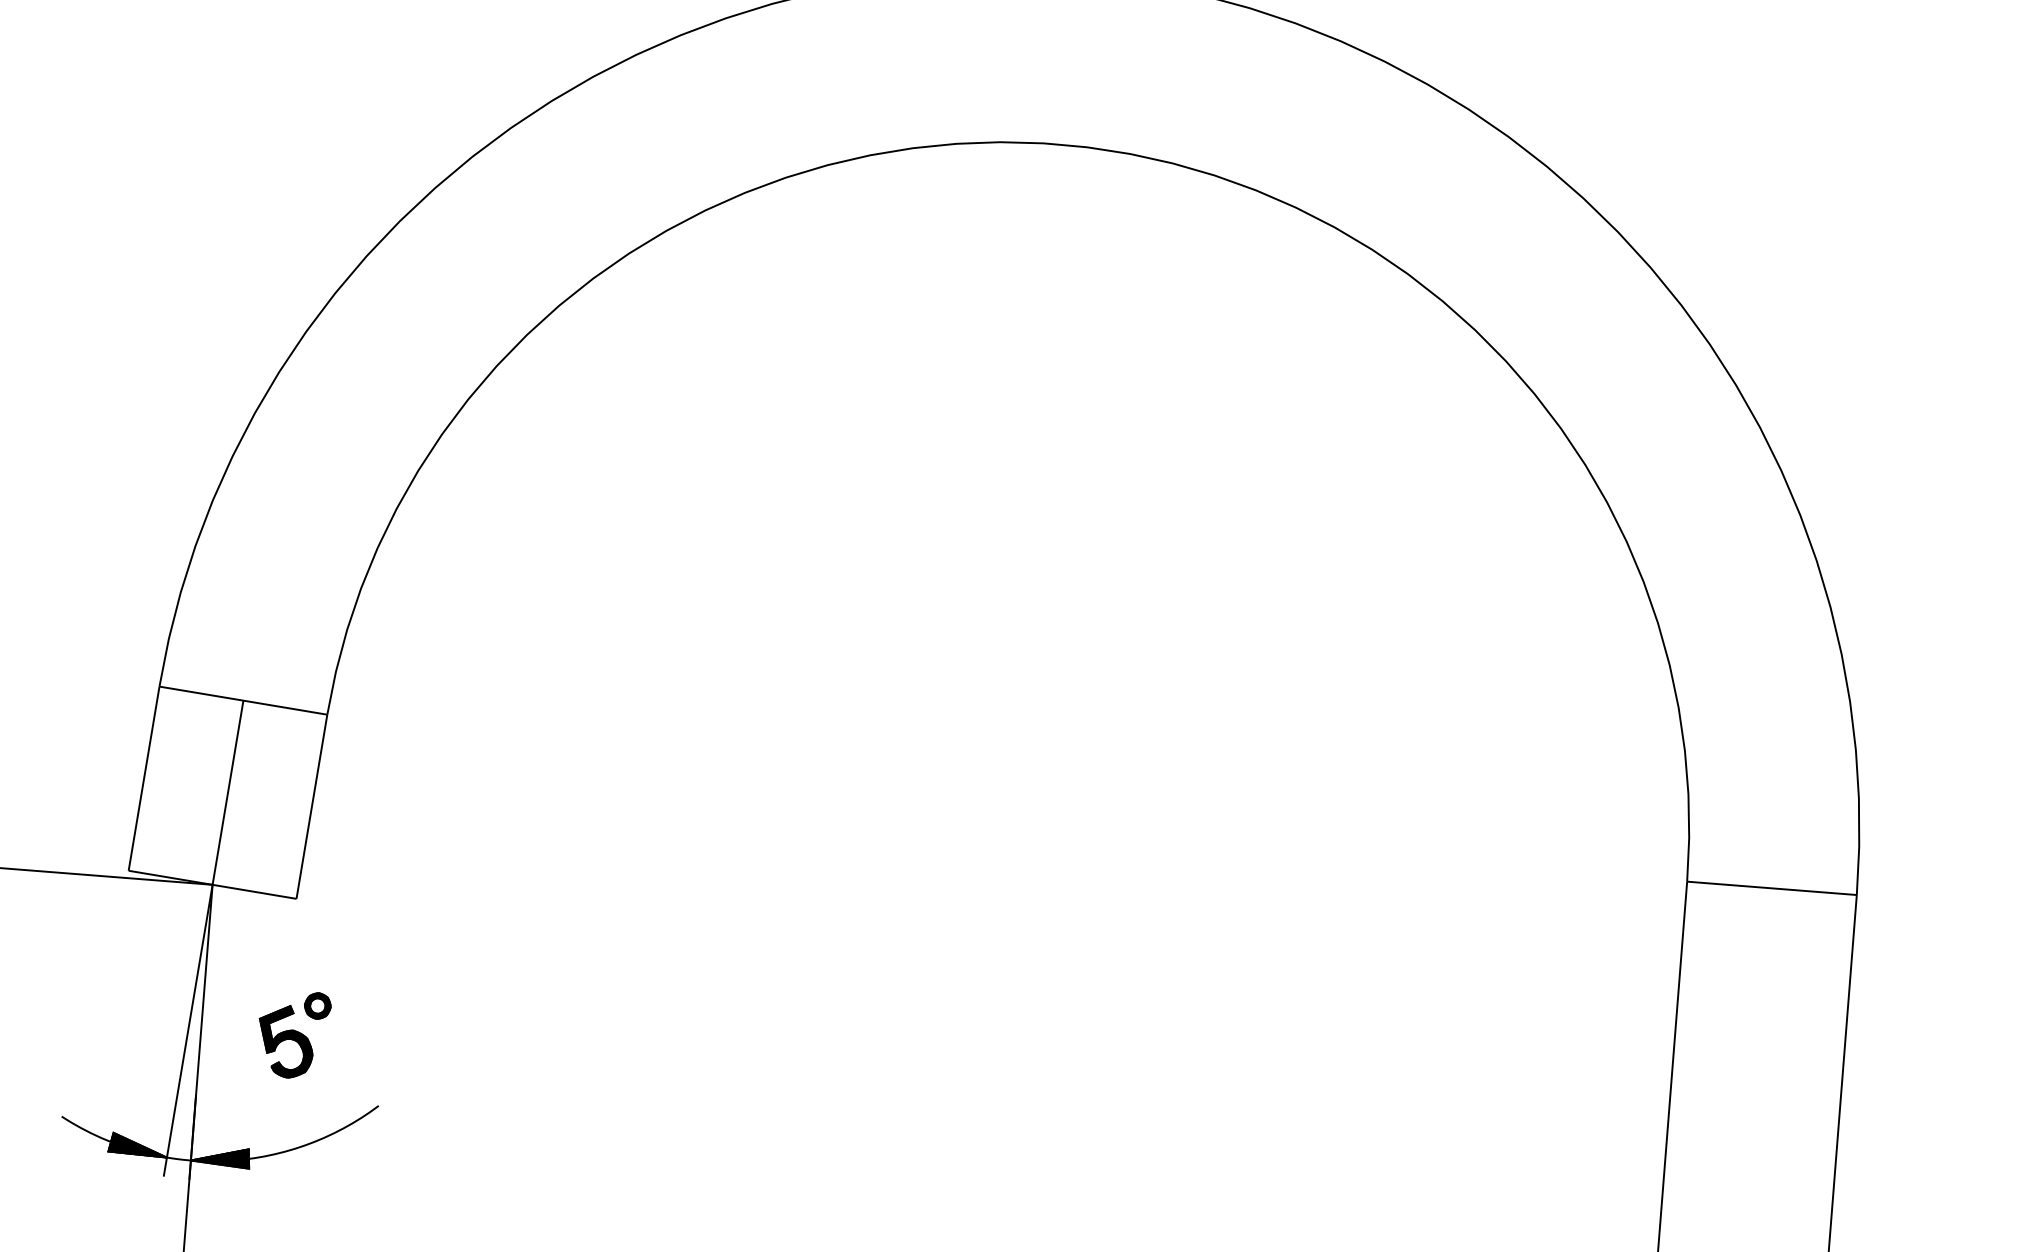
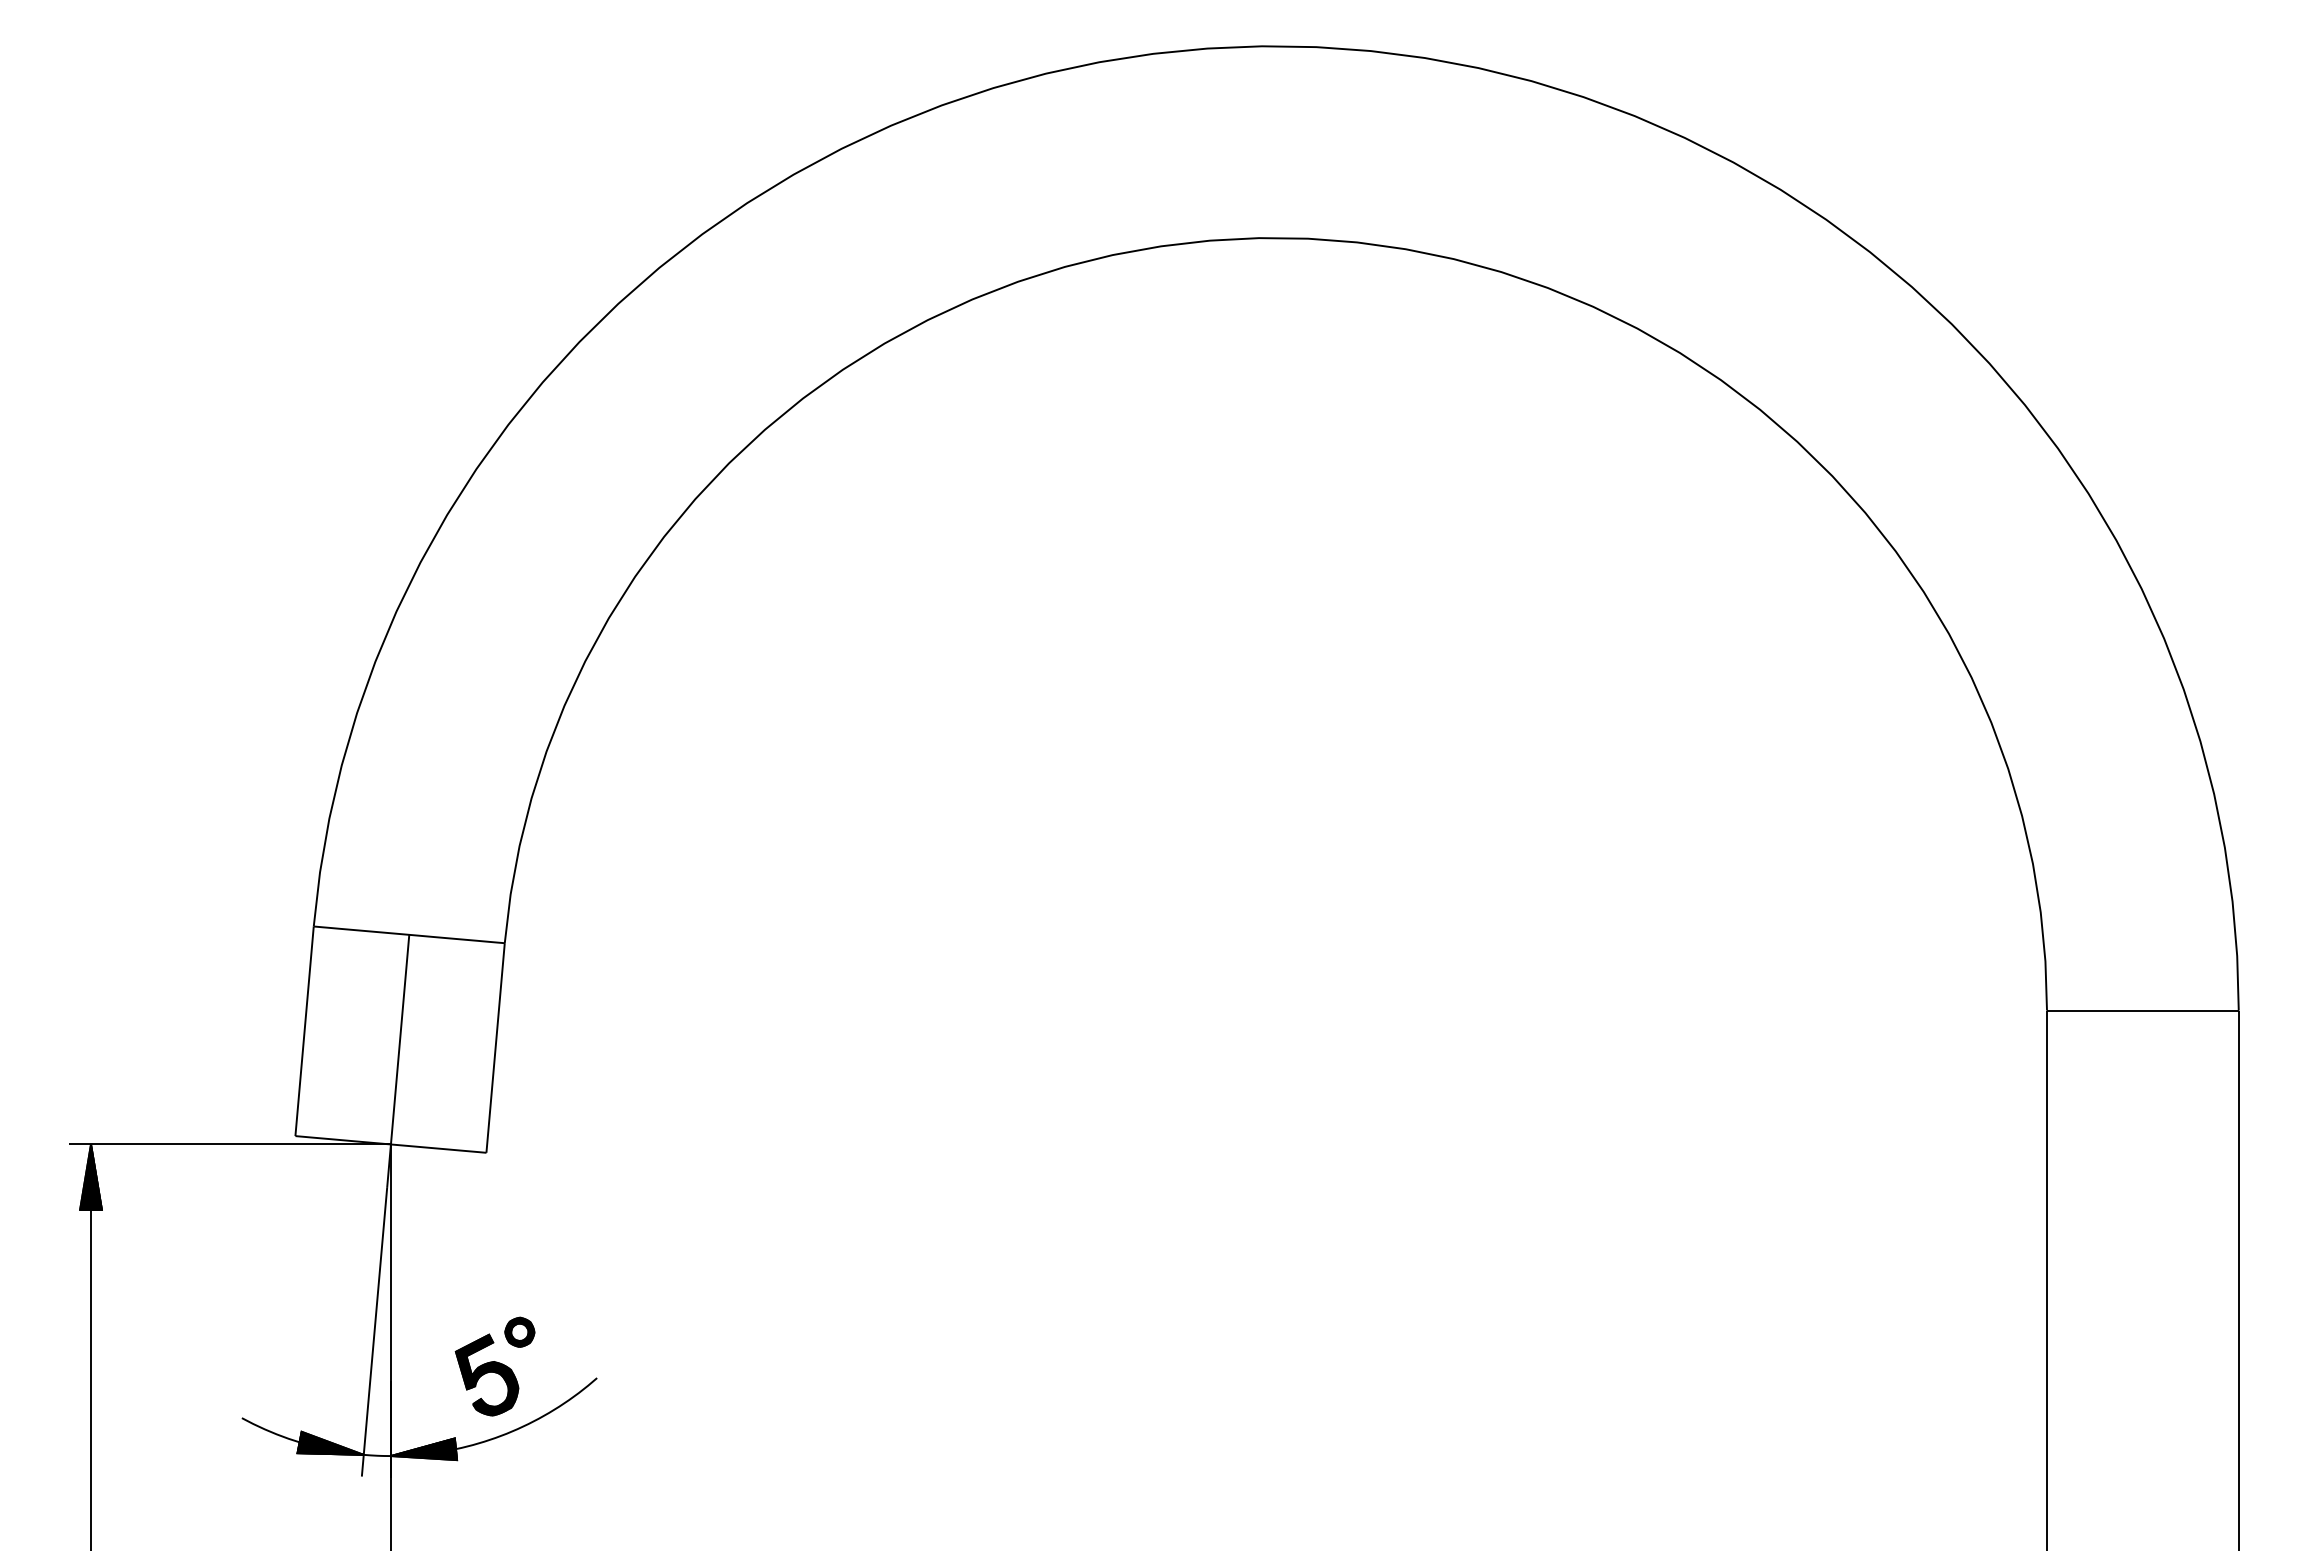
part: (293, 1034) -> (494, 1366), moved

